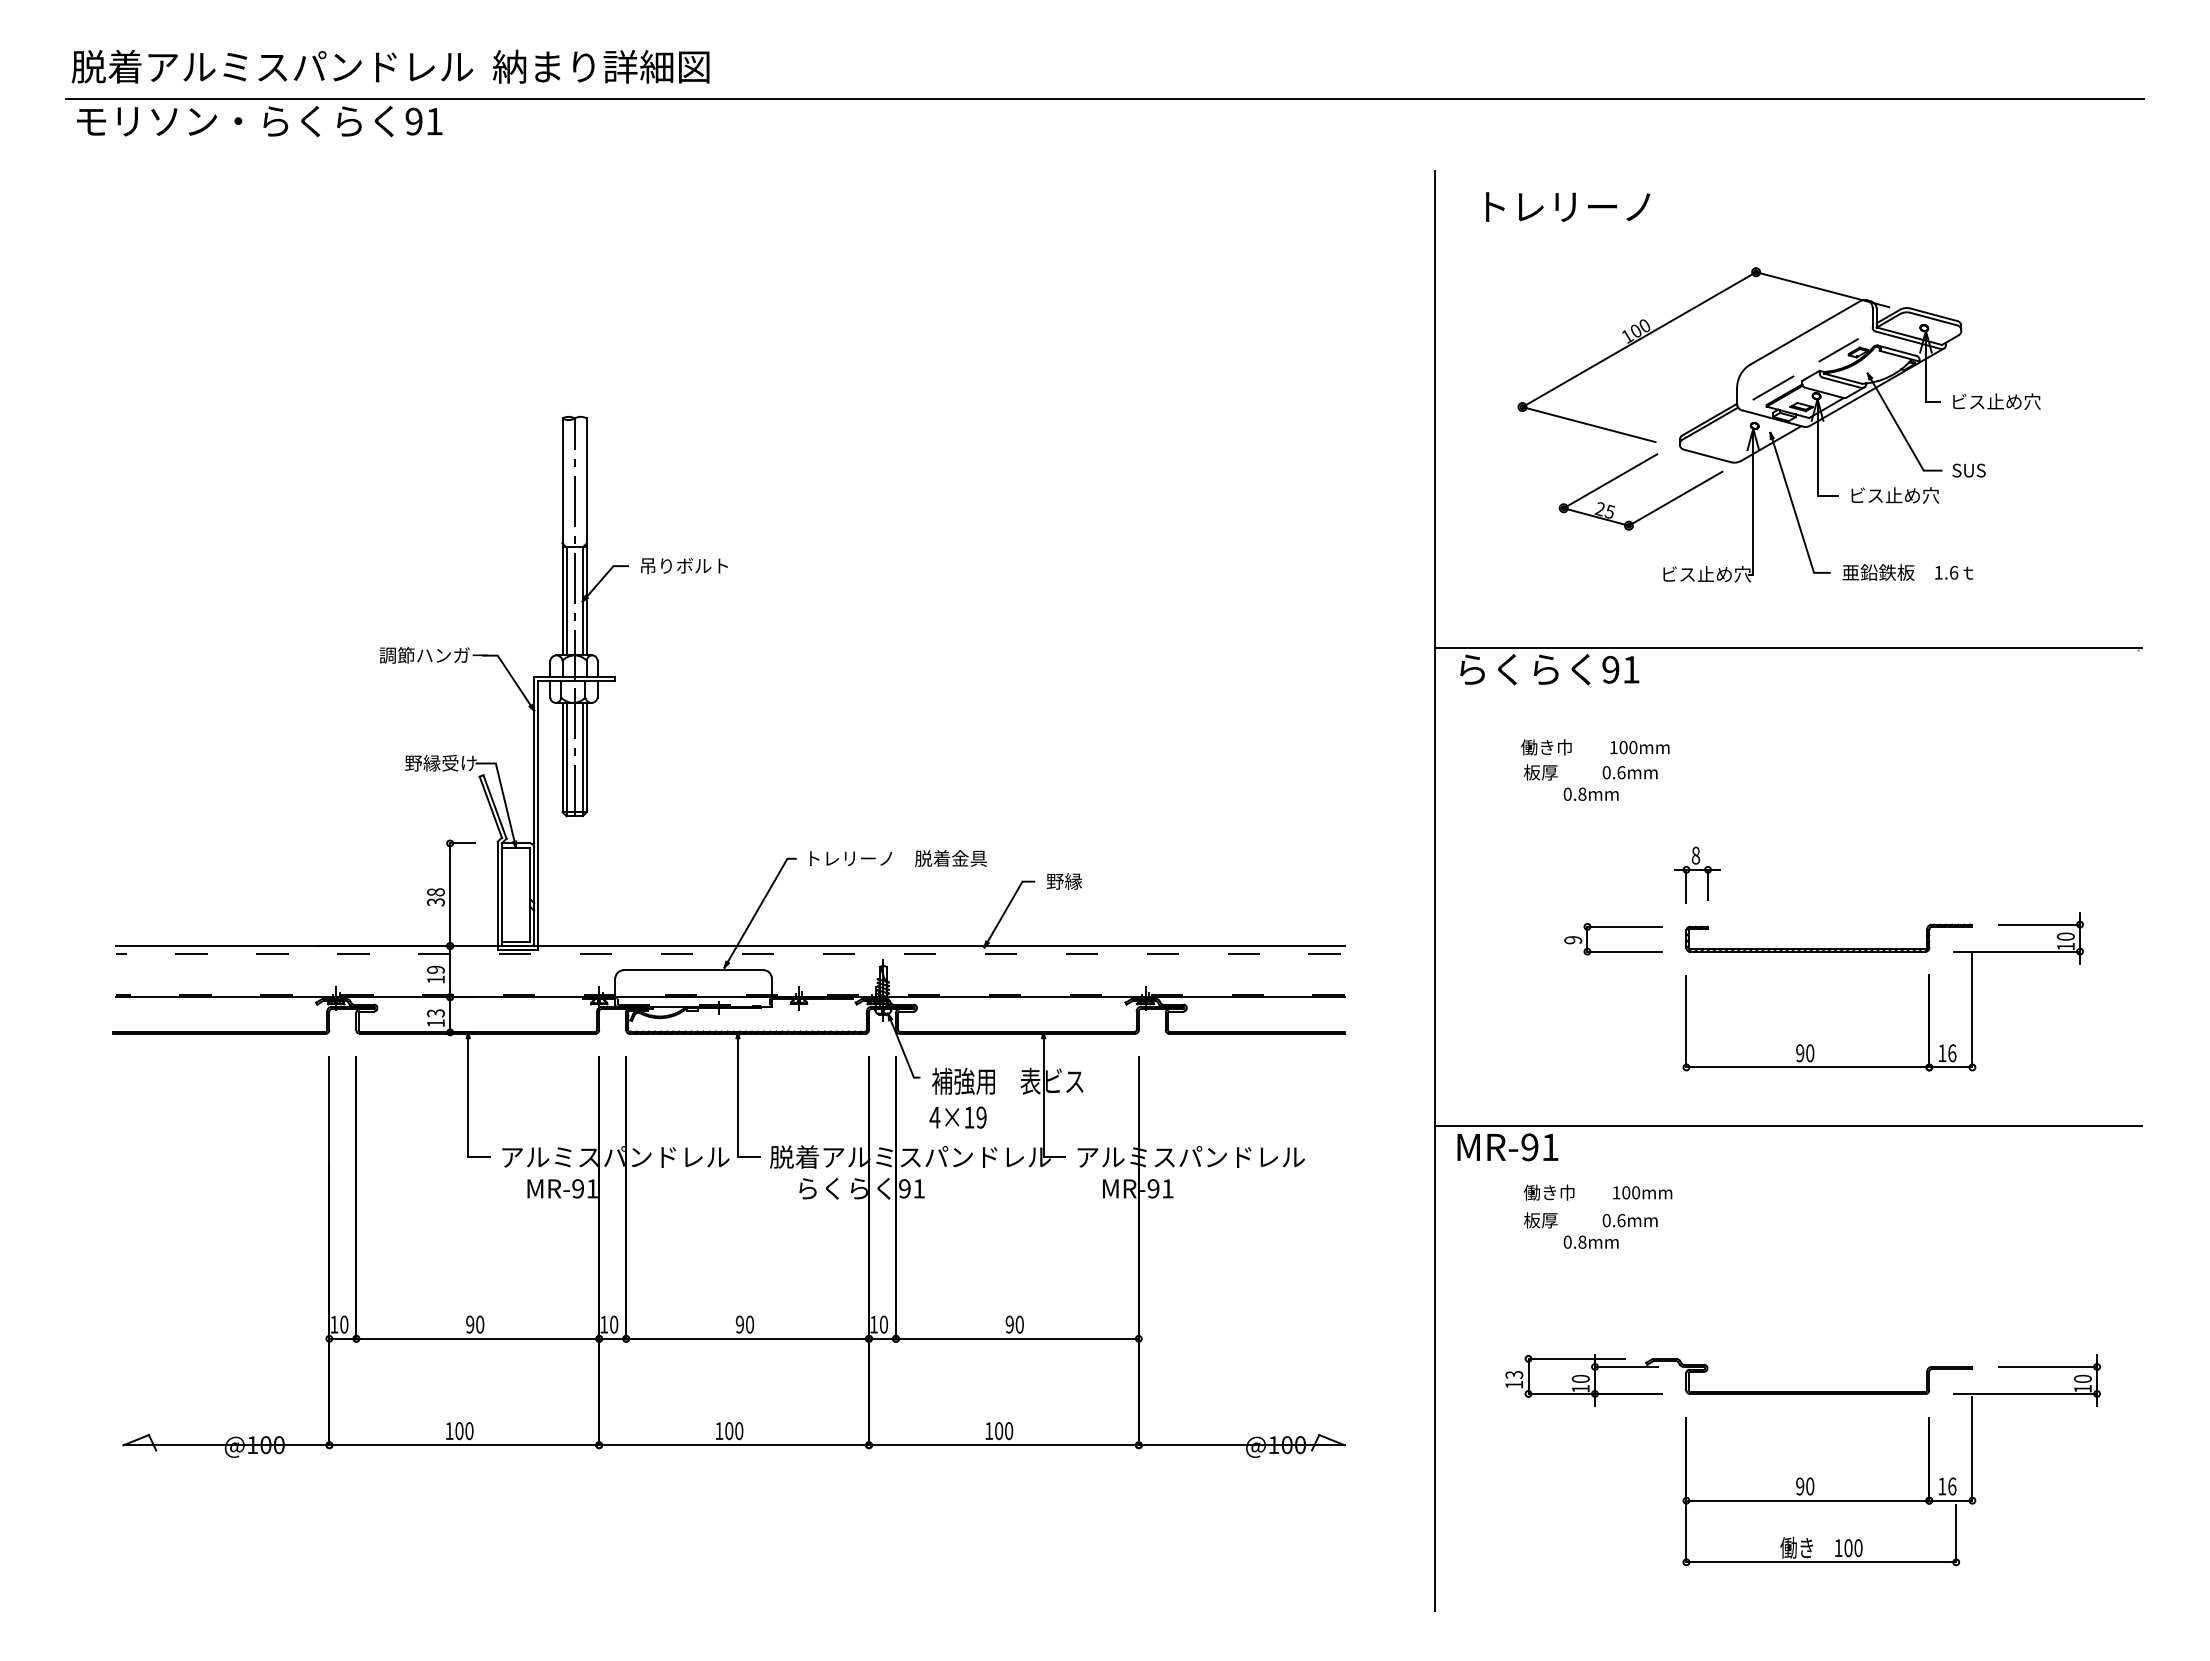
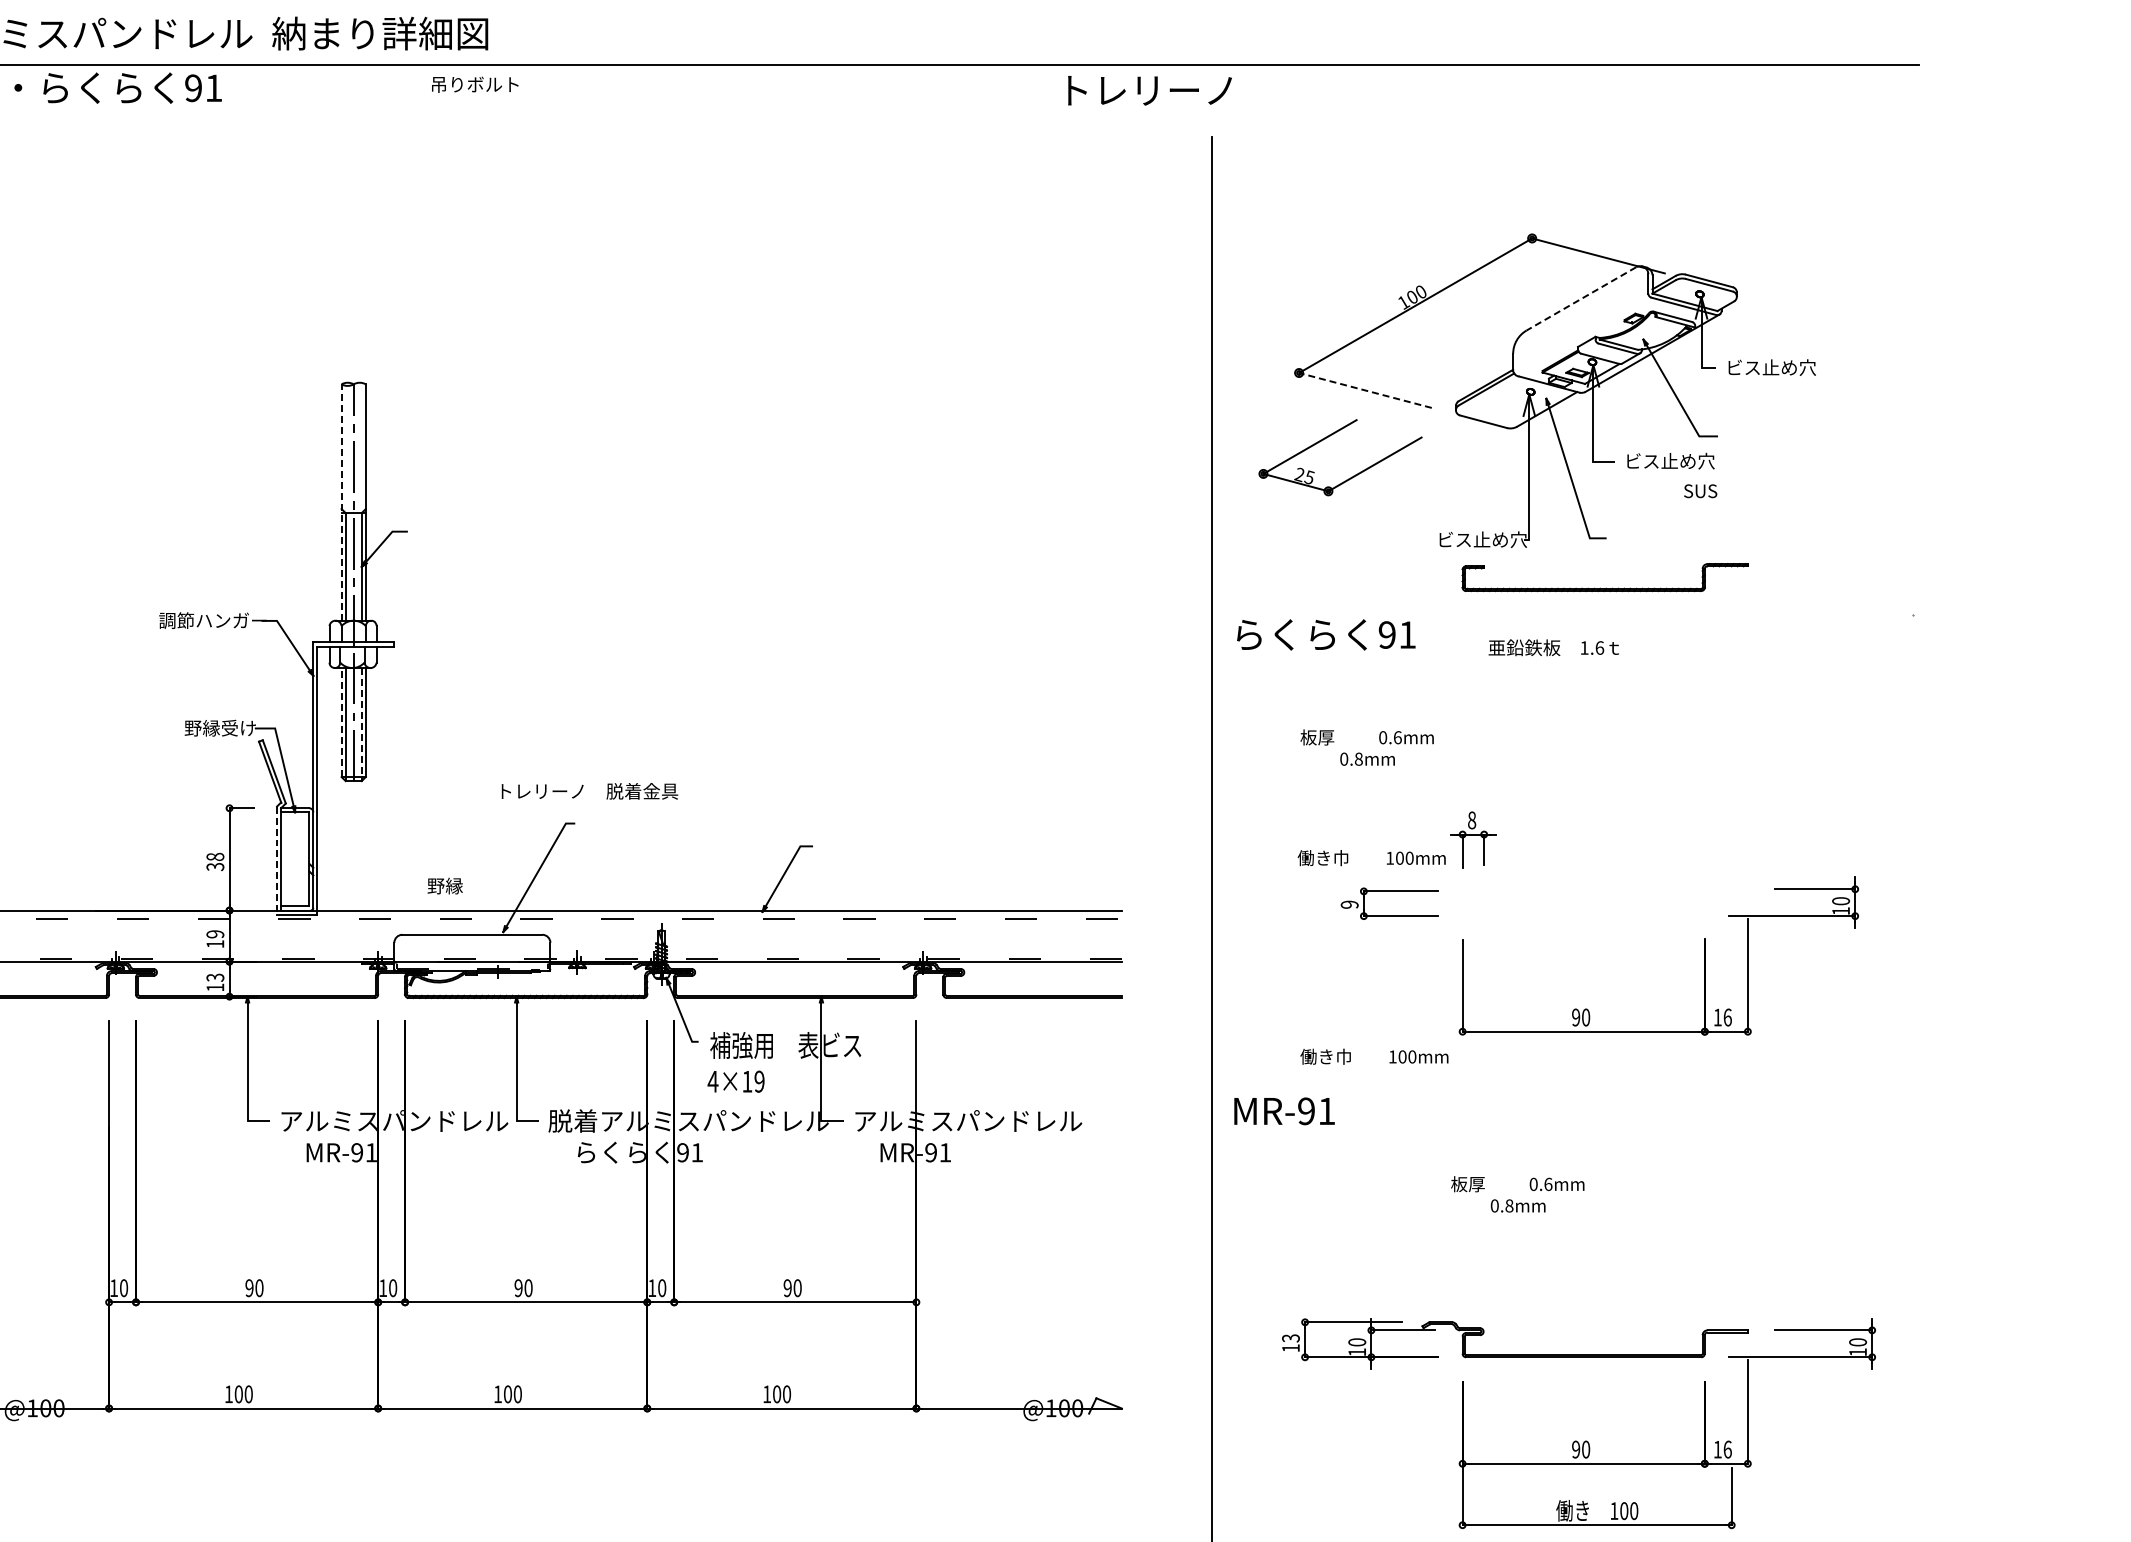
text: (1568, 206) -> (1150, 90), moved
line: (1805, 333) -> (1581, 299), solid -> dashed
line: (1838, 350) -> (1614, 316), removed
line: (1773, 387) -> (1549, 353), removed
line: (1589, 424) -> (1365, 390), solid -> dashed
text: (1968, 470) -> (1700, 491), moved
part: (1626, 473) -> (1326, 439), moved
line: (562, 536) -> (341, 502), solid -> dashed
text: (684, 566) -> (475, 85), moved
text: (1907, 572) -> (1553, 647), moved
line: (1788, 648) -> (1564, 613), removed
text: (1595, 747) -> (1371, 858), moved
line: (562, 757) -> (341, 722), solid -> dashed
line: (582, 759) -> (361, 724), solid -> dashed
text: (898, 858) -> (589, 791), moved
text: (1063, 881) -> (444, 886), moved
line: (497, 896) -> (276, 861), solid -> dashed
part: (1828, 948) -> (1604, 587), moved
line: (1788, 1125) -> (1564, 1089), removed
text: (1597, 1192) -> (1373, 1056), moved
text: (1590, 1230) -> (1517, 1194), moved

